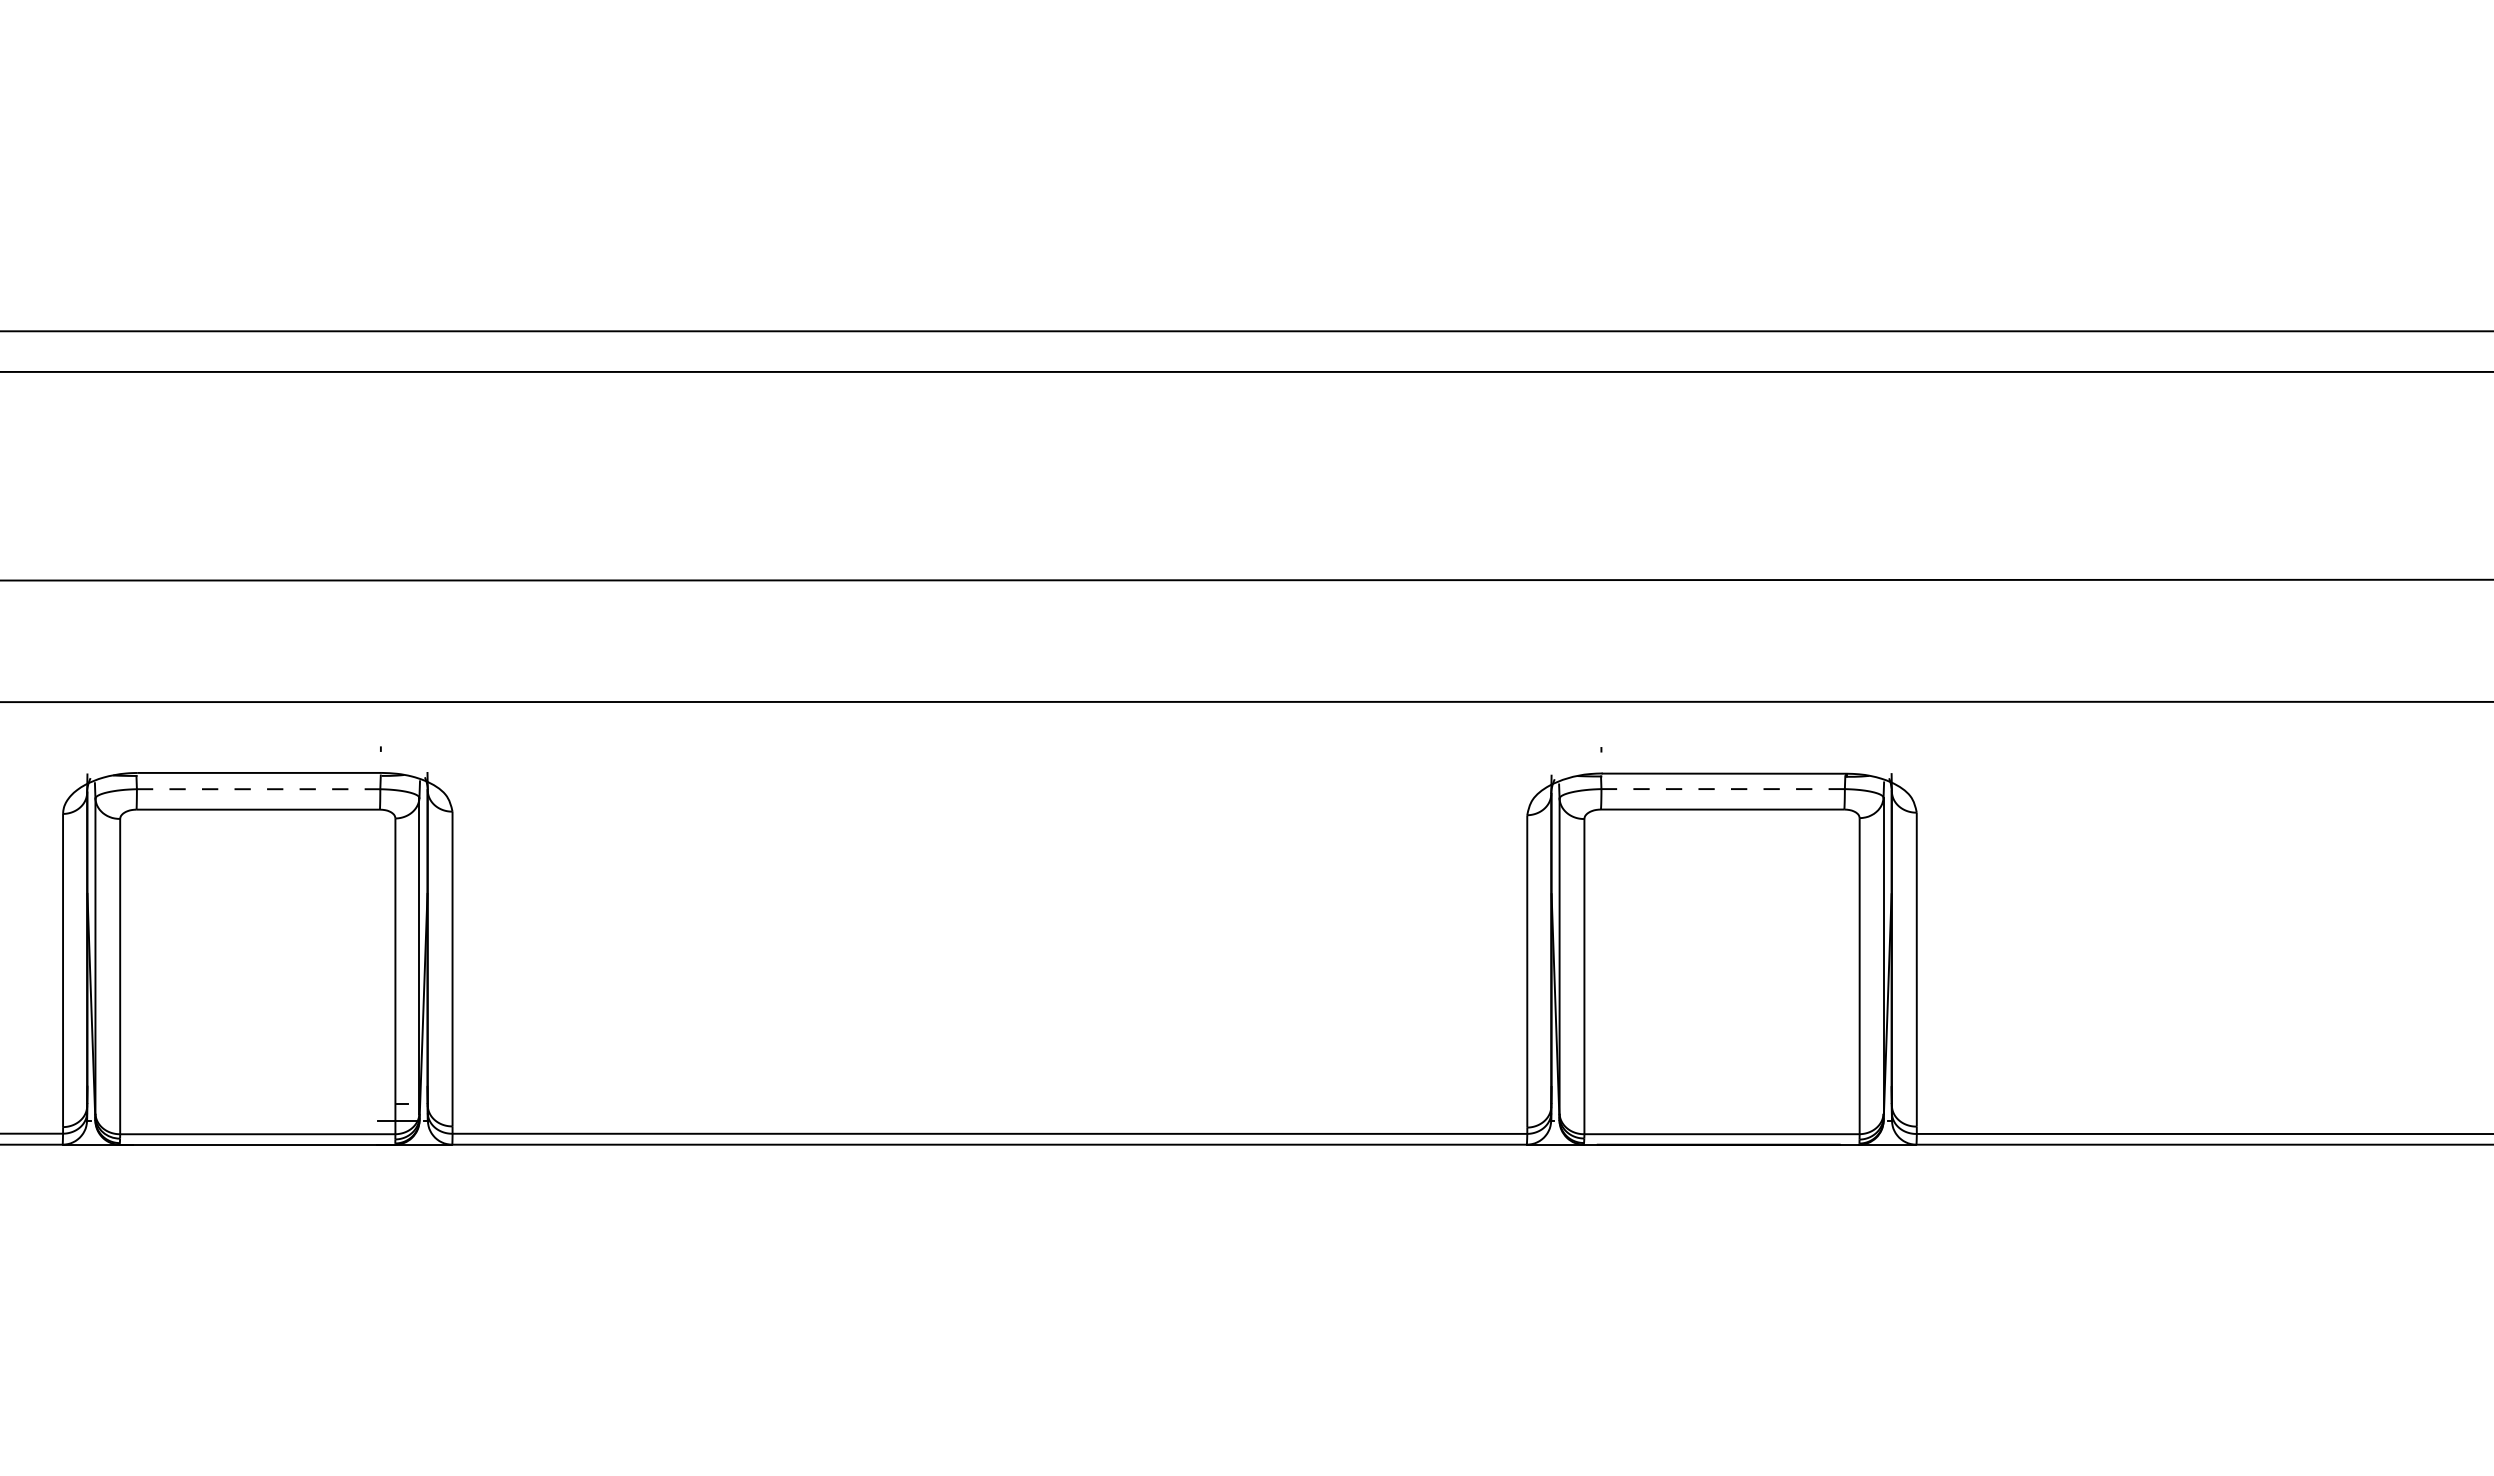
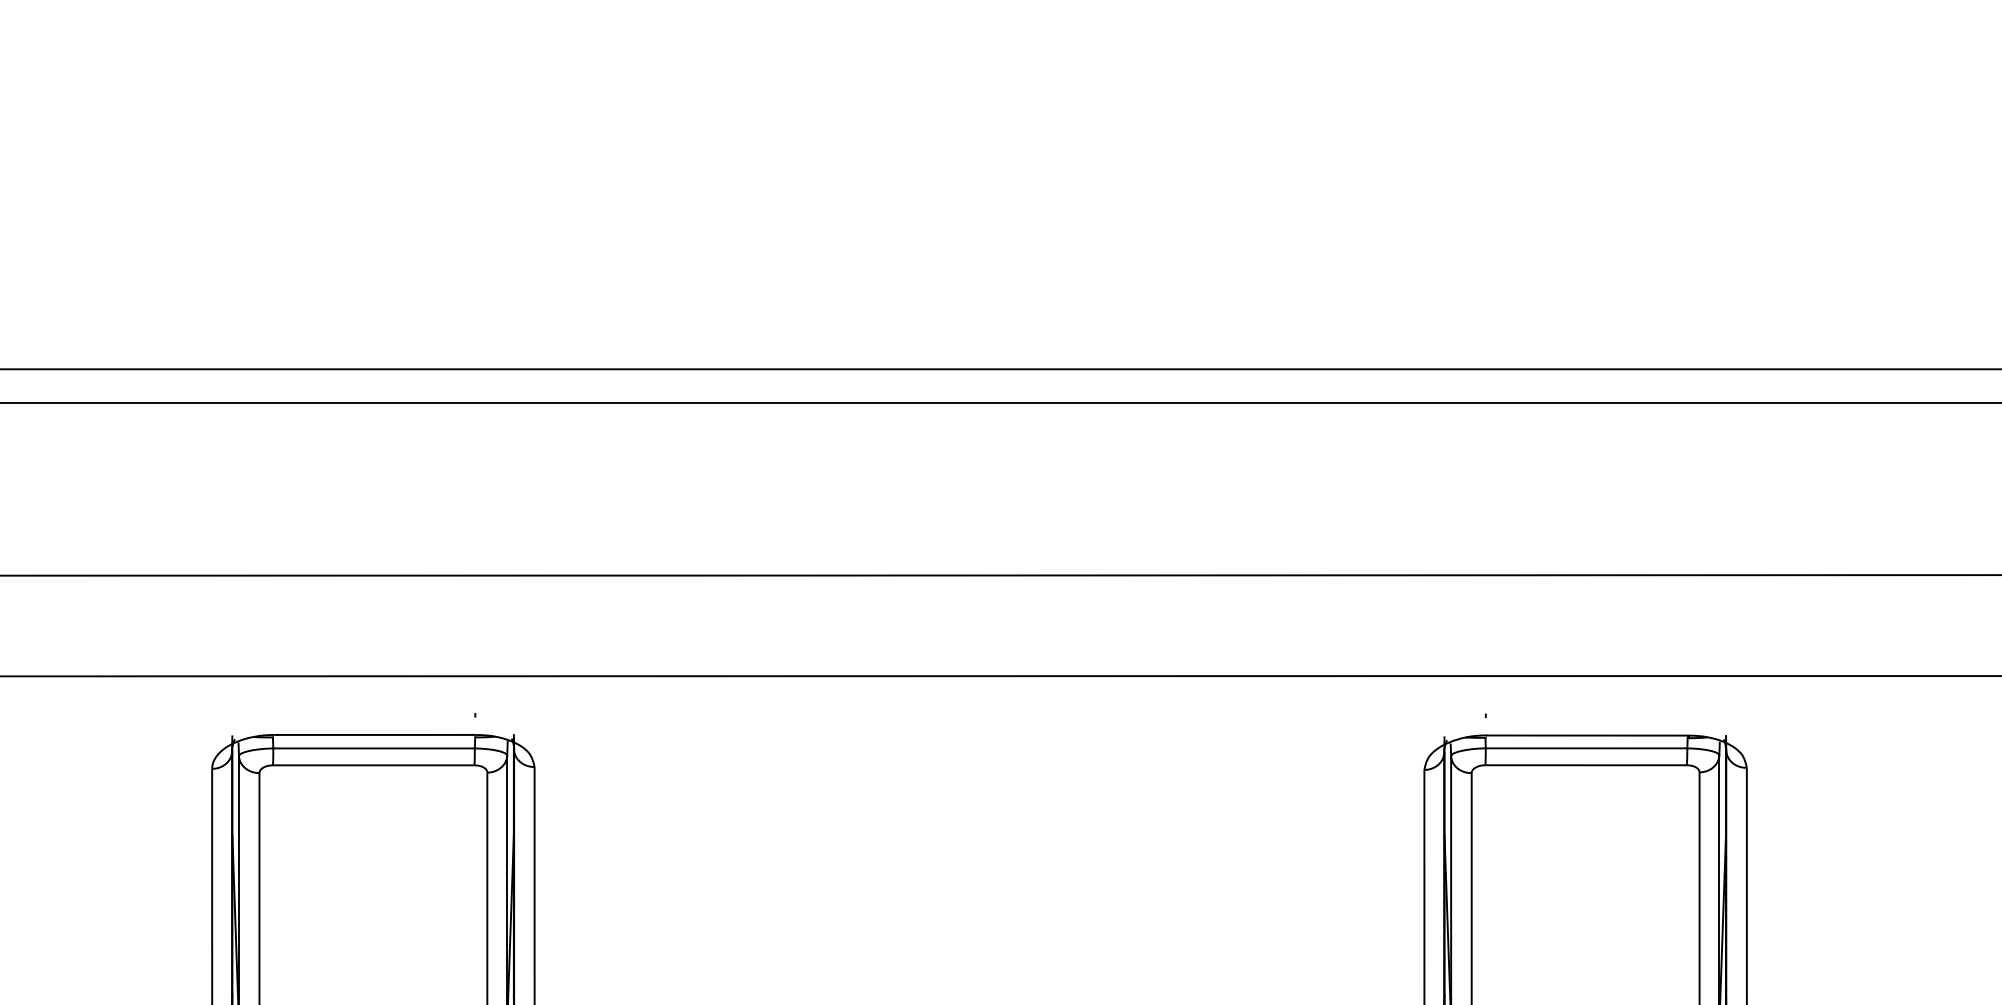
line: (258, 789) -> (373, 748), dashed -> solid
line: (1723, 789) -> (1586, 748), dashed -> solid

